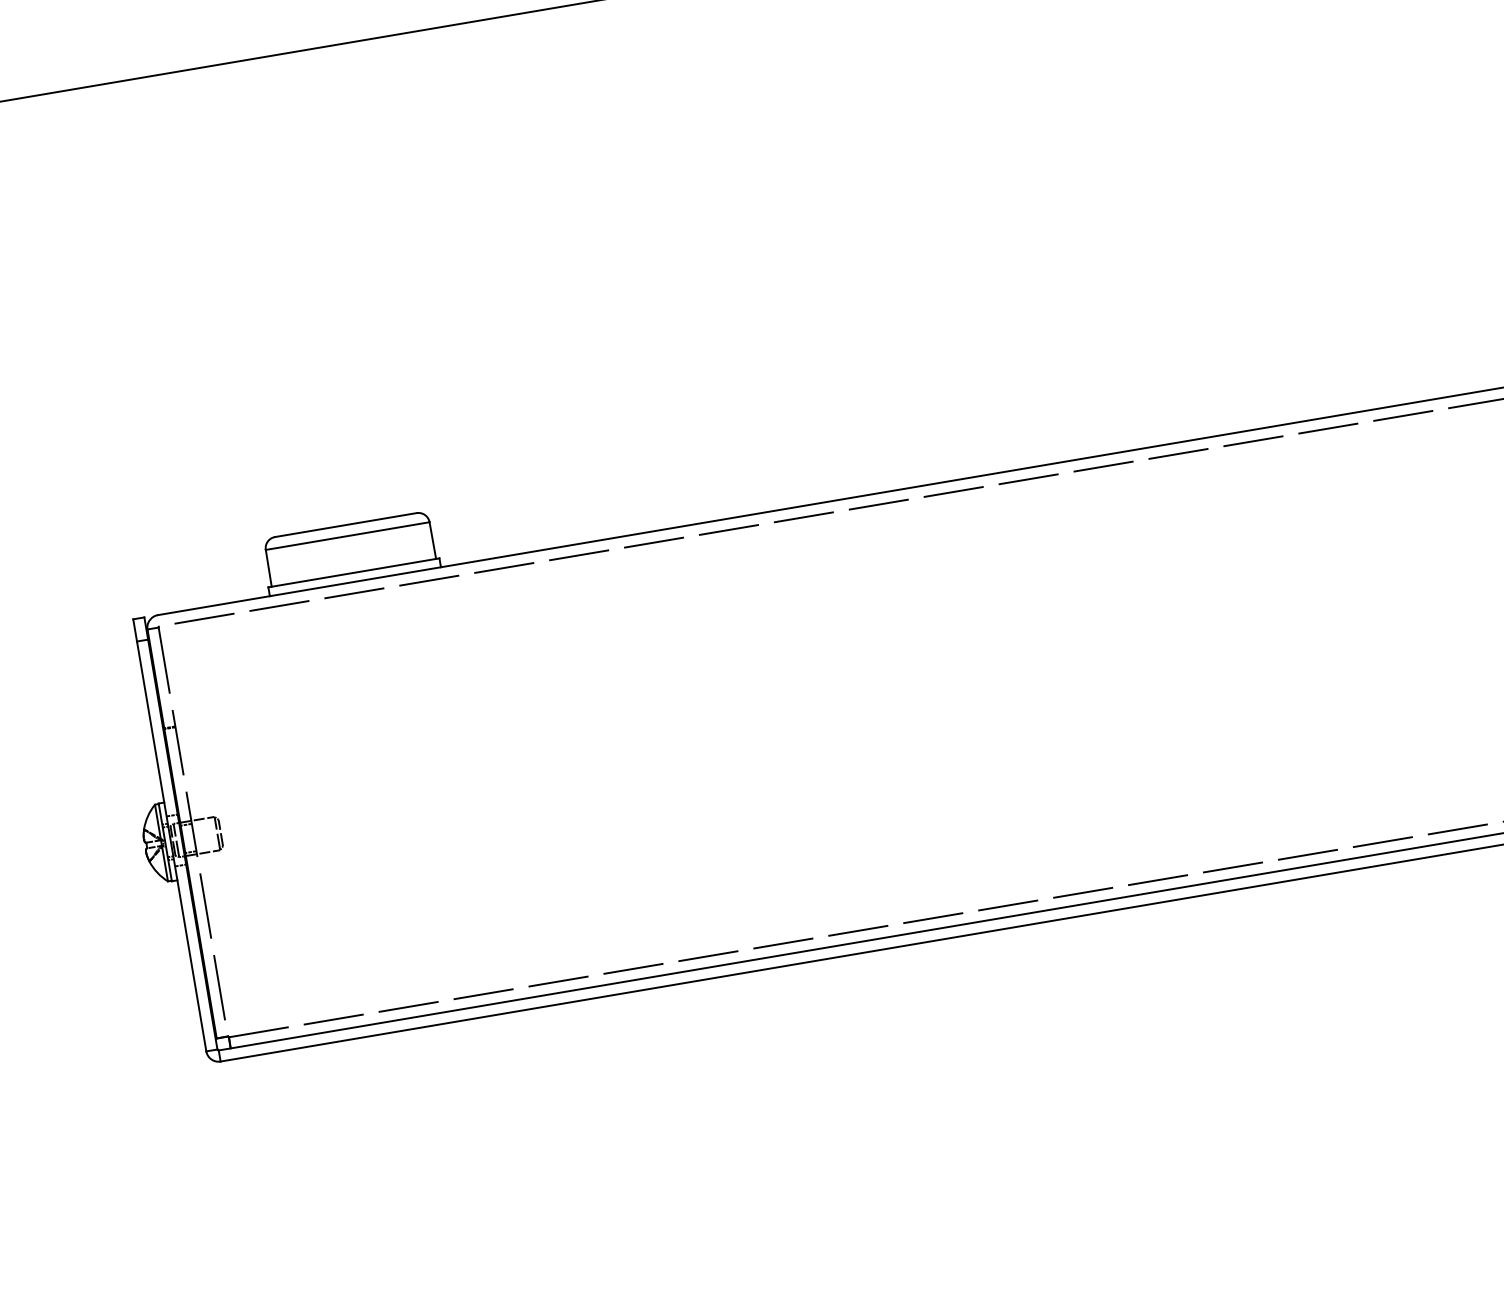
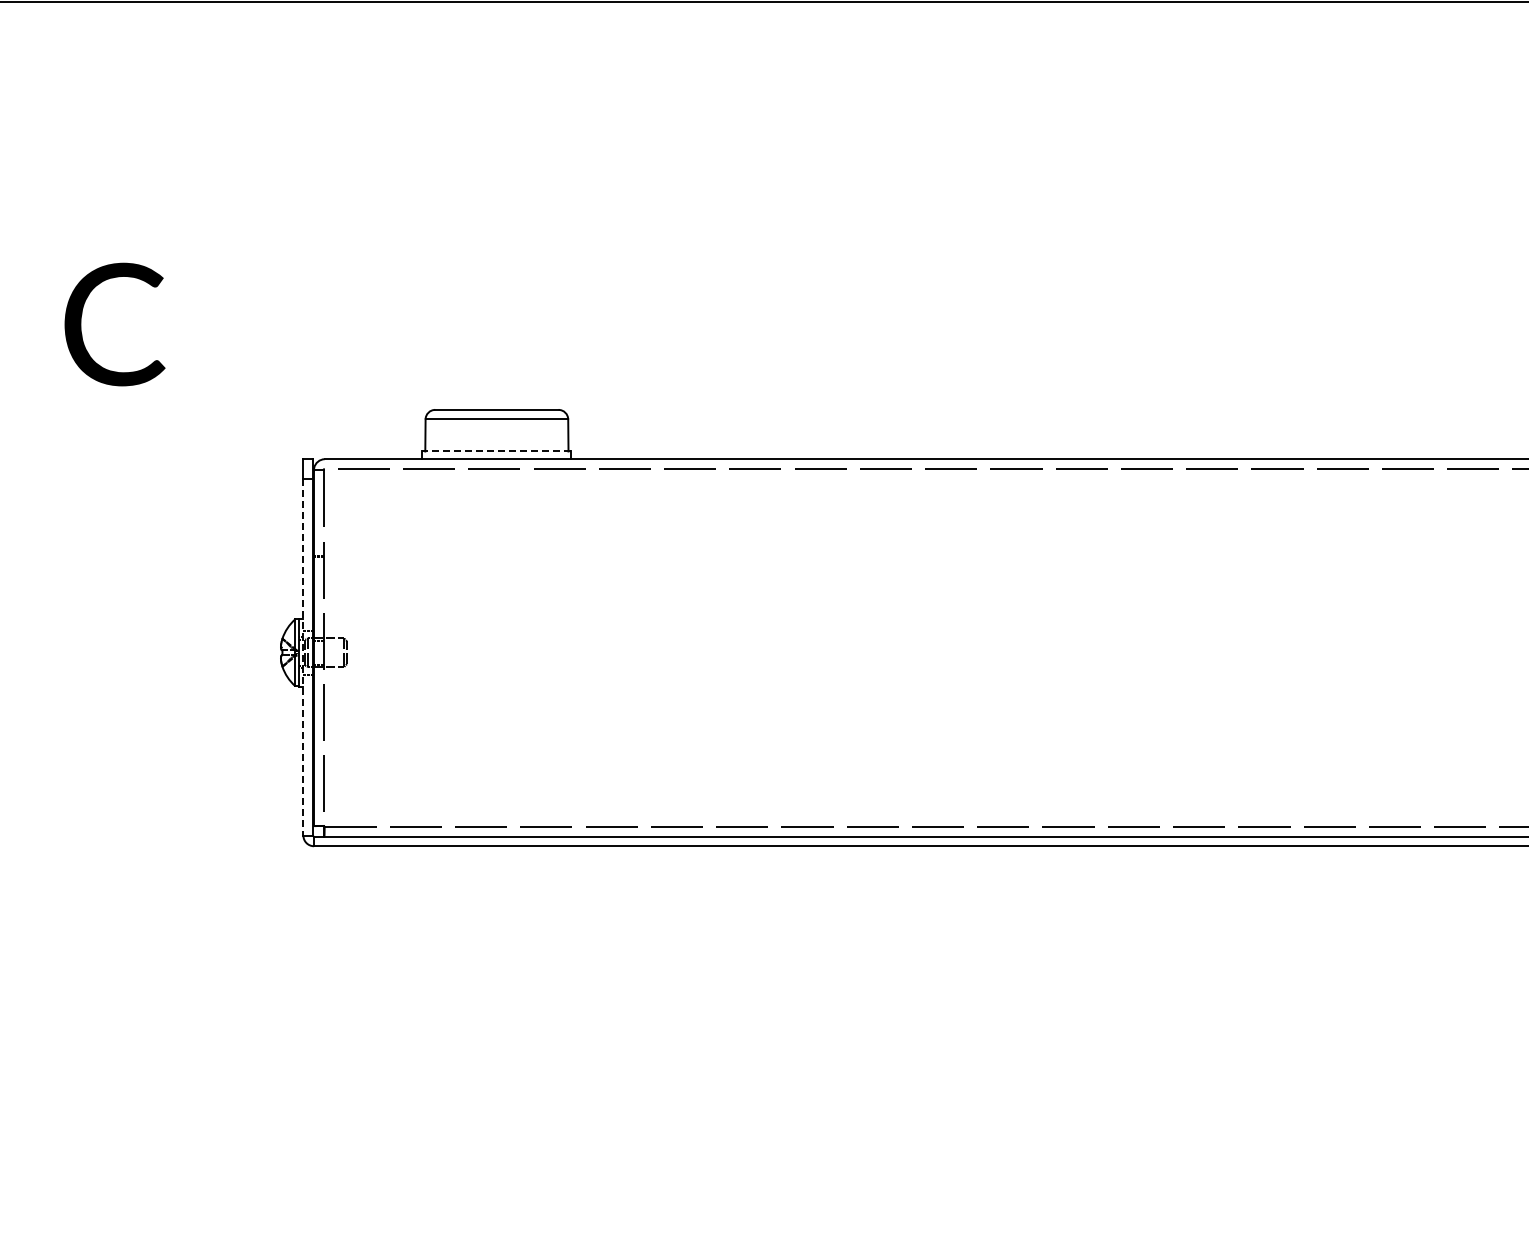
line: (353, 572) -> (496, 451), solid -> dashed
line: (171, 846) -> (303, 657), solid -> dashed

